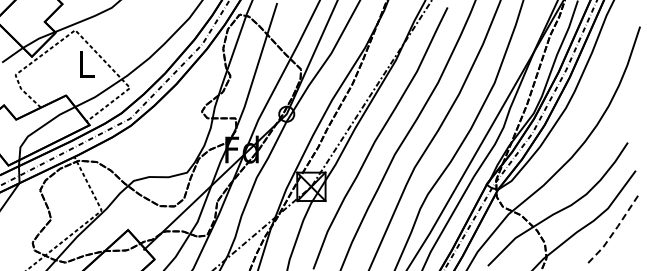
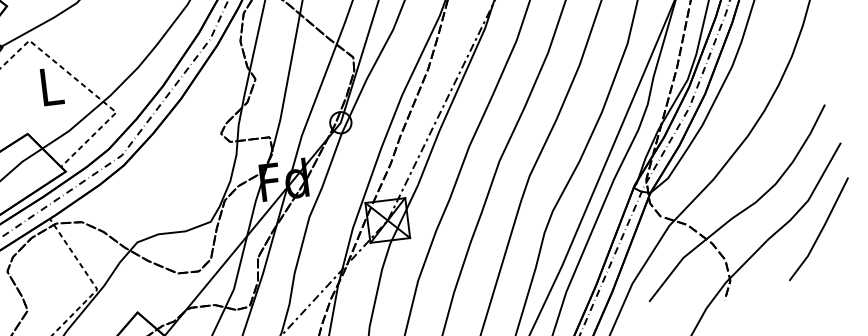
line: (614, 231) -> (821, 231), dashed -> solid

